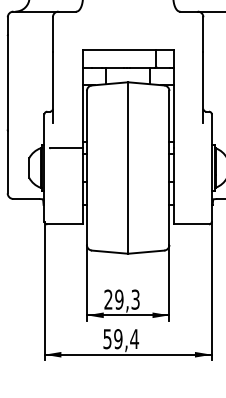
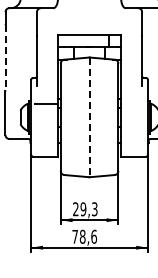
line: (7, 83) -> (5, 58), solid -> dashed
line: (128, 168) -> (89, 117), solid -> dashed
text: (120, 338) -> (84, 236), 59,4 -> 78,6

